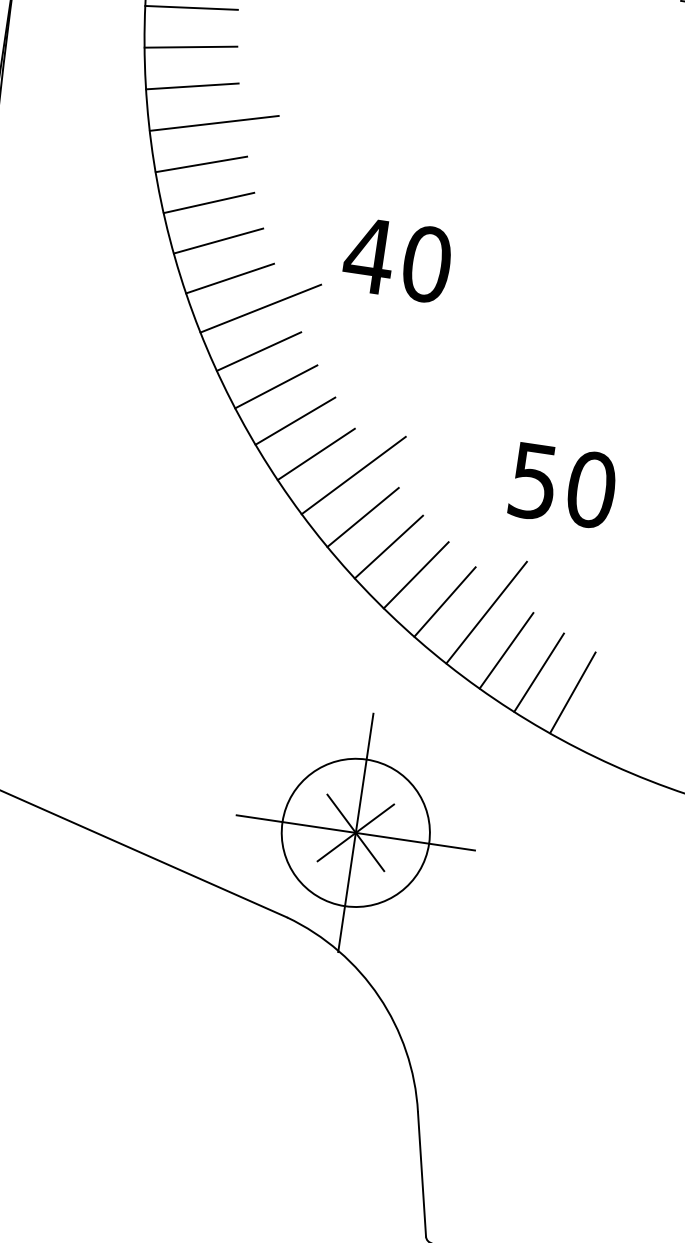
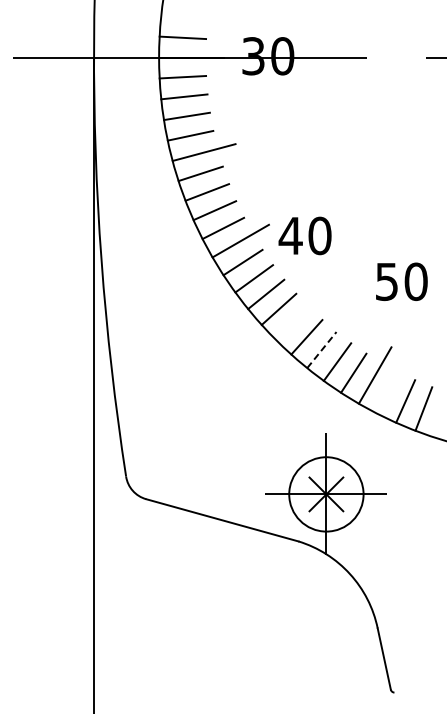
text: (396, 258) -> (304, 235), moved
line: (354, 476) -> (299, 317), removed
text: (562, 484) -> (401, 281), moved
line: (390, 546) -> (322, 349), solid -> dashed
line: (505, 649) -> (387, 392), removed

